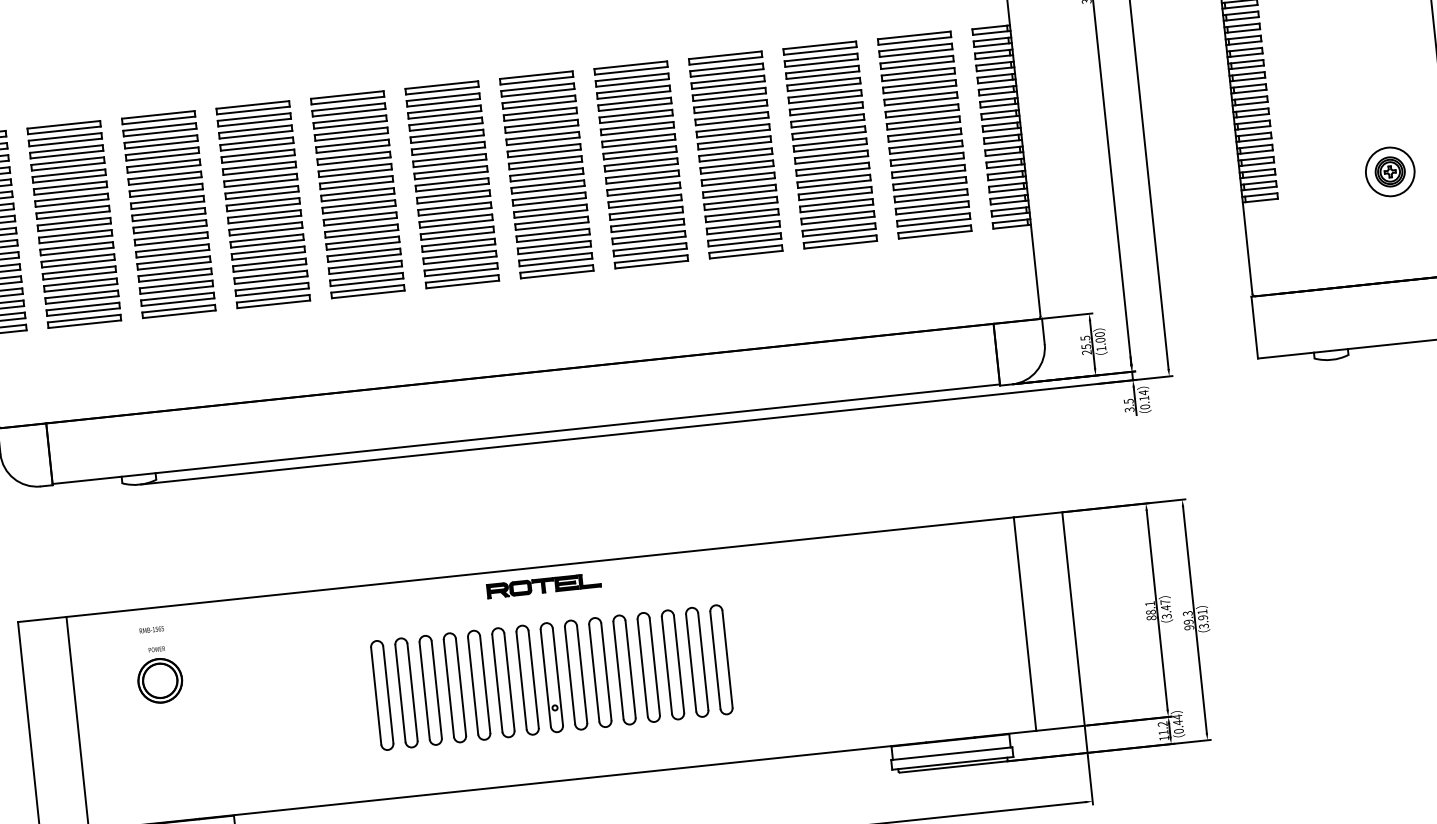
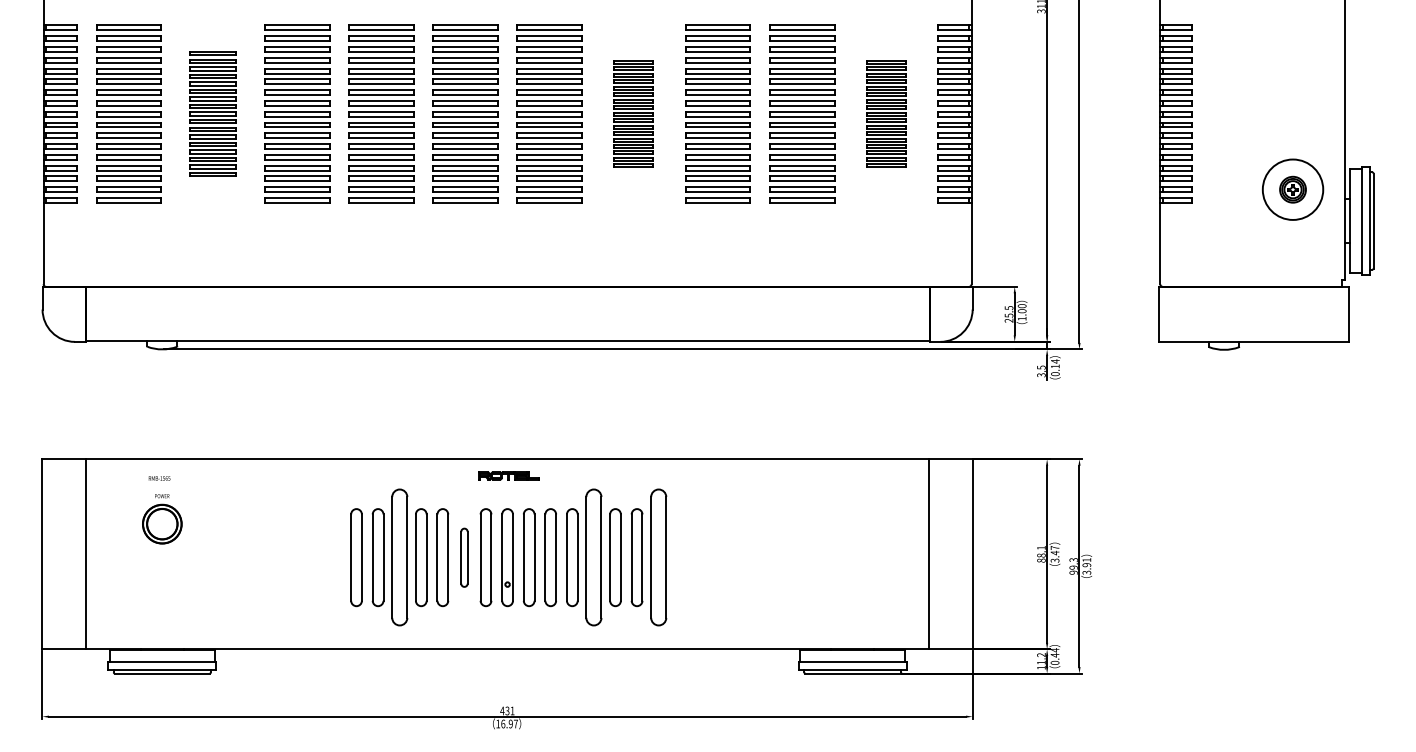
part: (924, 134) -> (886, 113), size x0.6
part: (640, 164) -> (633, 113), size x0.6
circle: (1389, 171) -> (1292, 189), size x1.4
part: (168, 213) -> (212, 113), size x0.7
part: (543, 585) -> (508, 475), size x0.6
part: (721, 659) -> (658, 557), size x1.4
part: (648, 667) -> (593, 557), size x1.4
part: (503, 682) -> (464, 557), size x0.6
part: (430, 690) -> (399, 557), size x1.4

